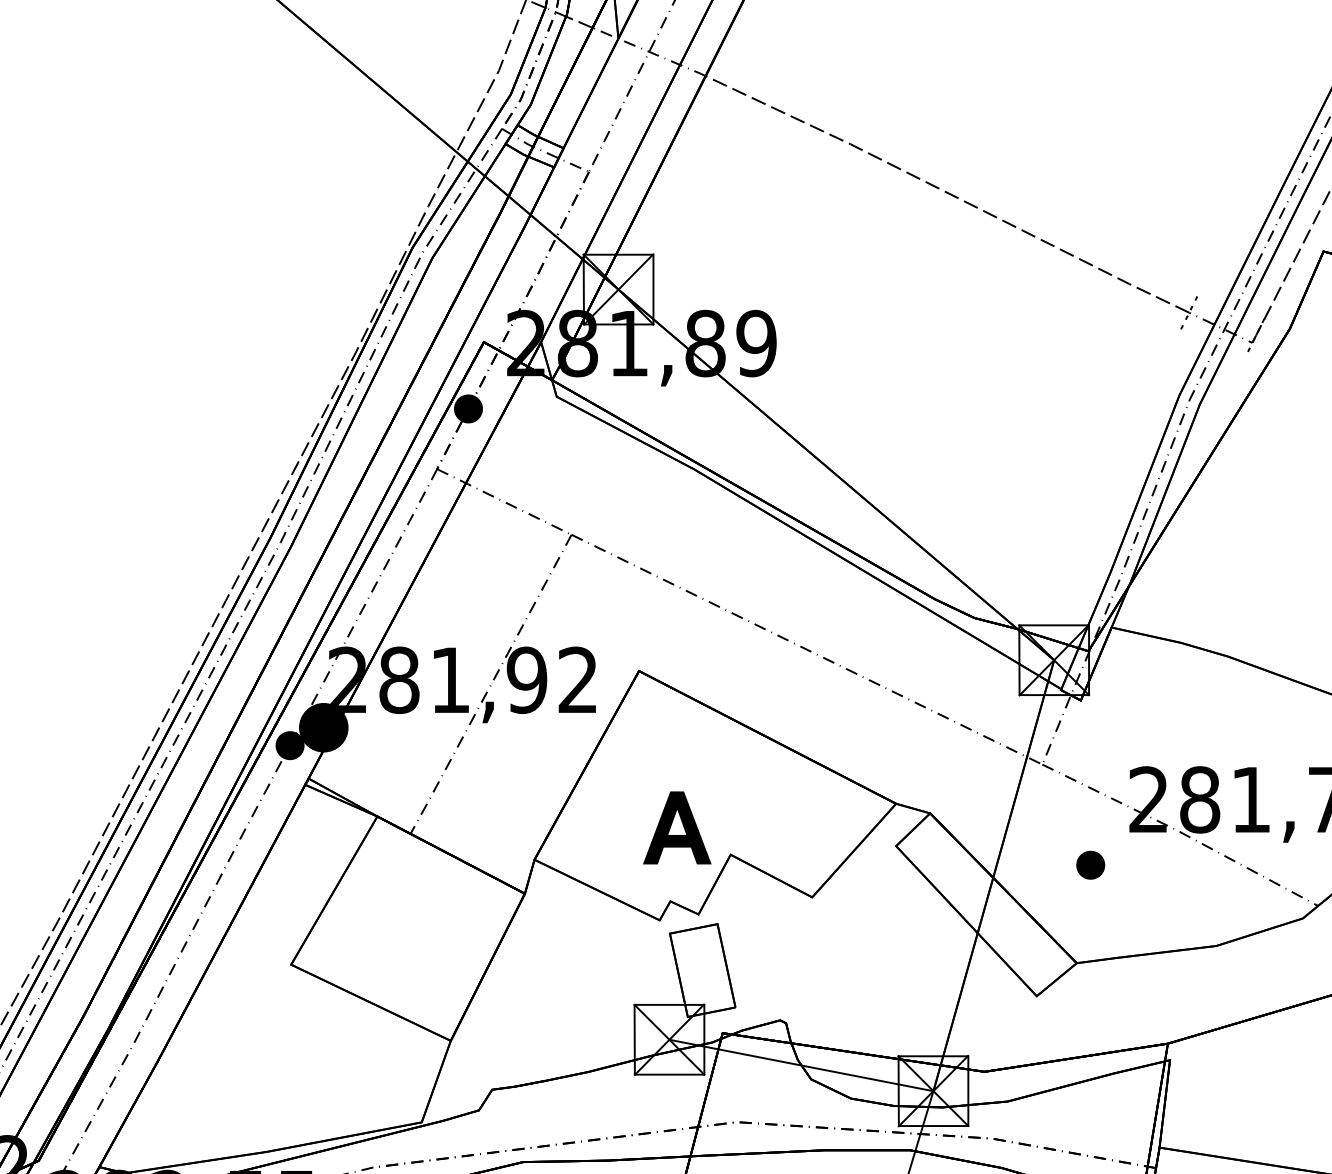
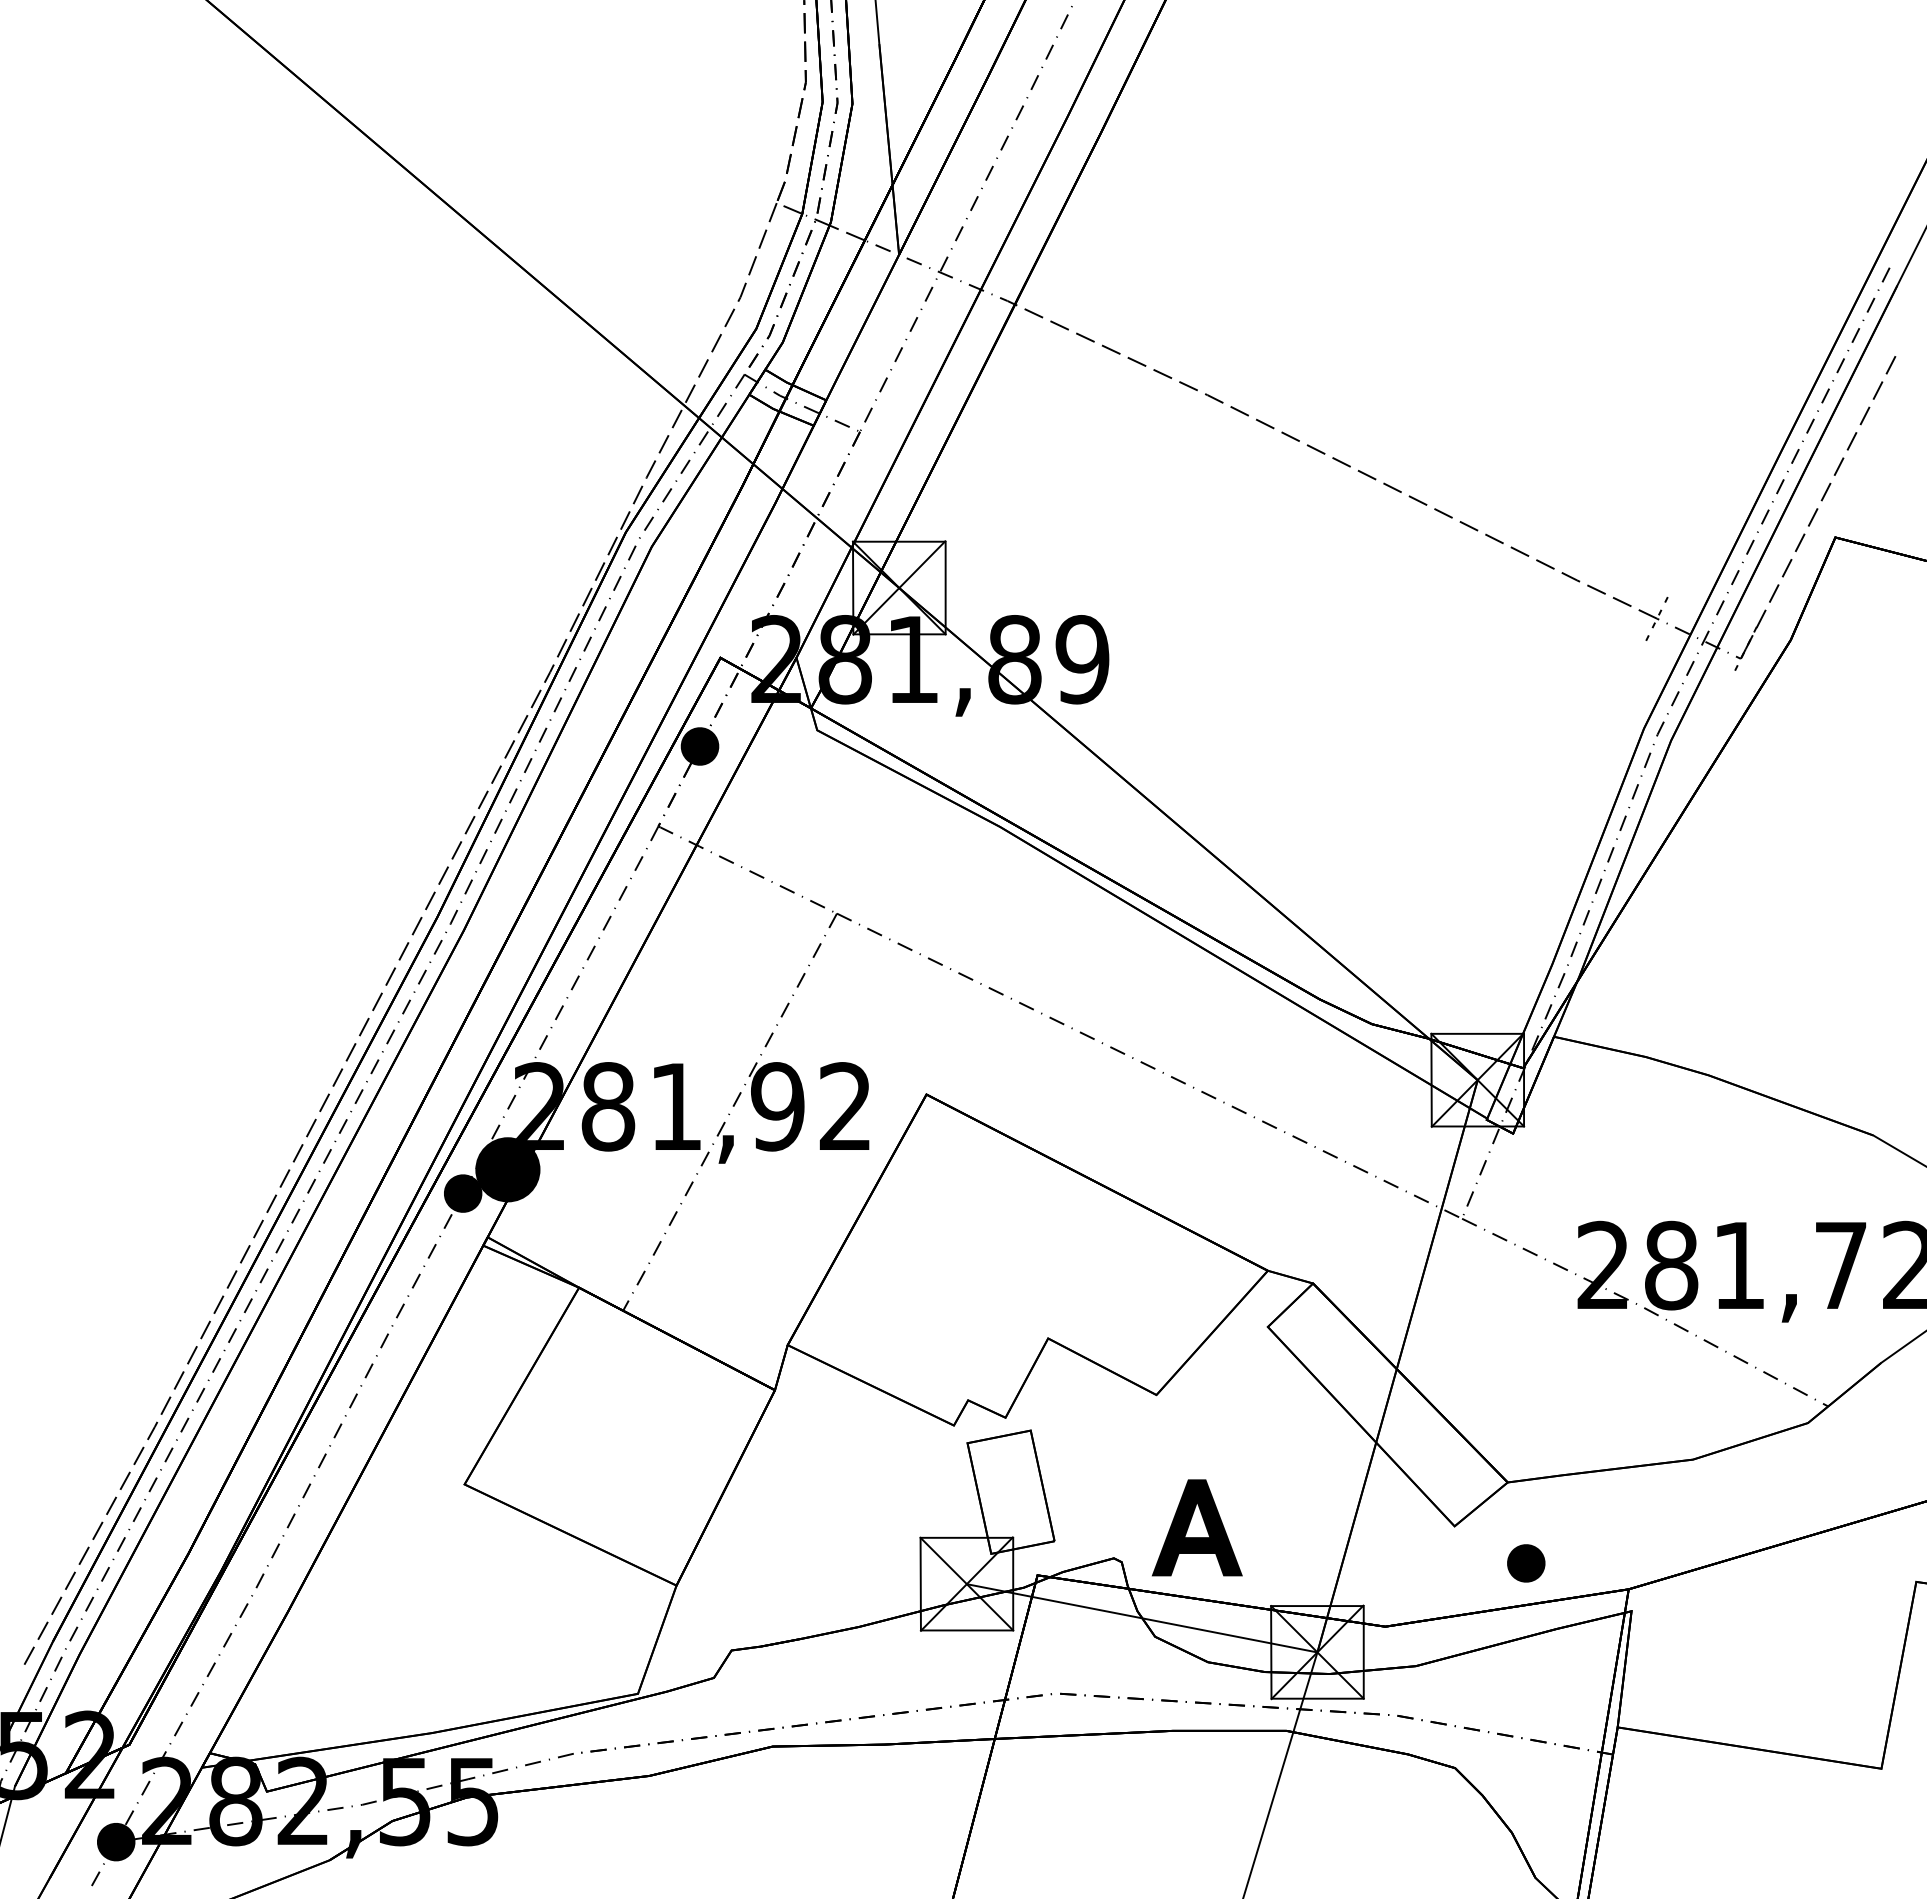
part: (677, 827) -> (1197, 1527), moved
part: (1090, 865) -> (1526, 1563), moved

